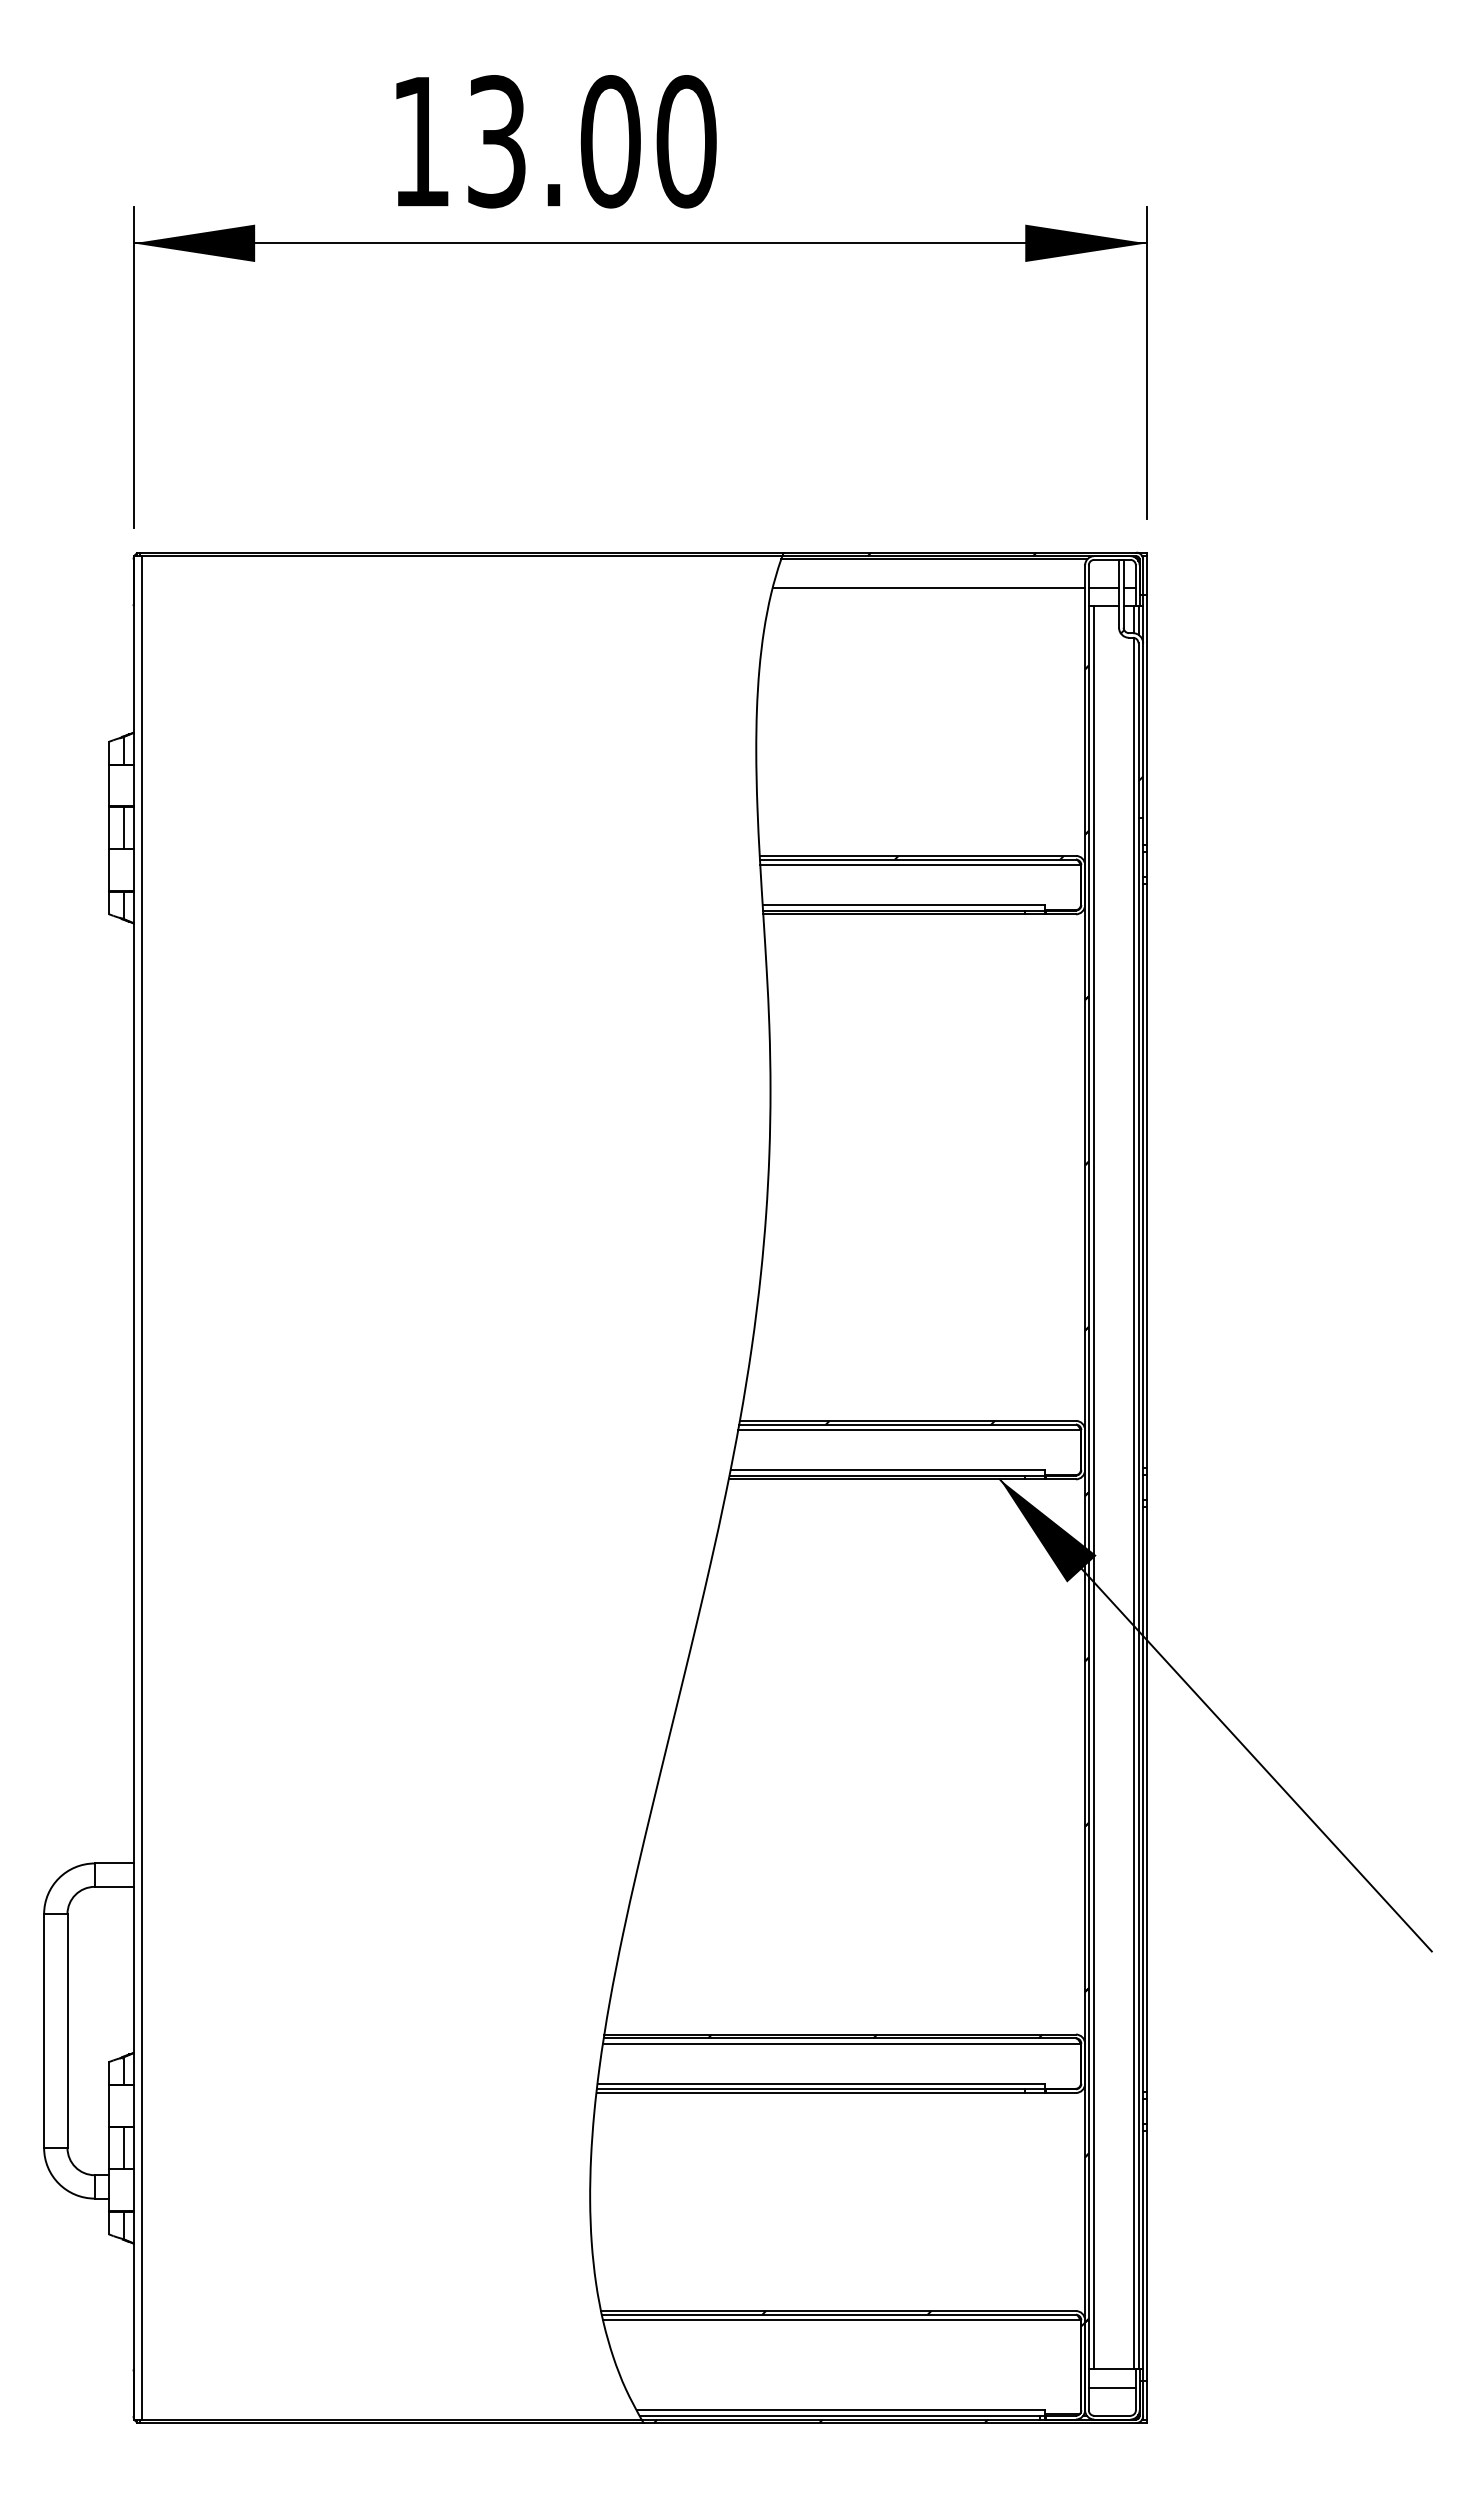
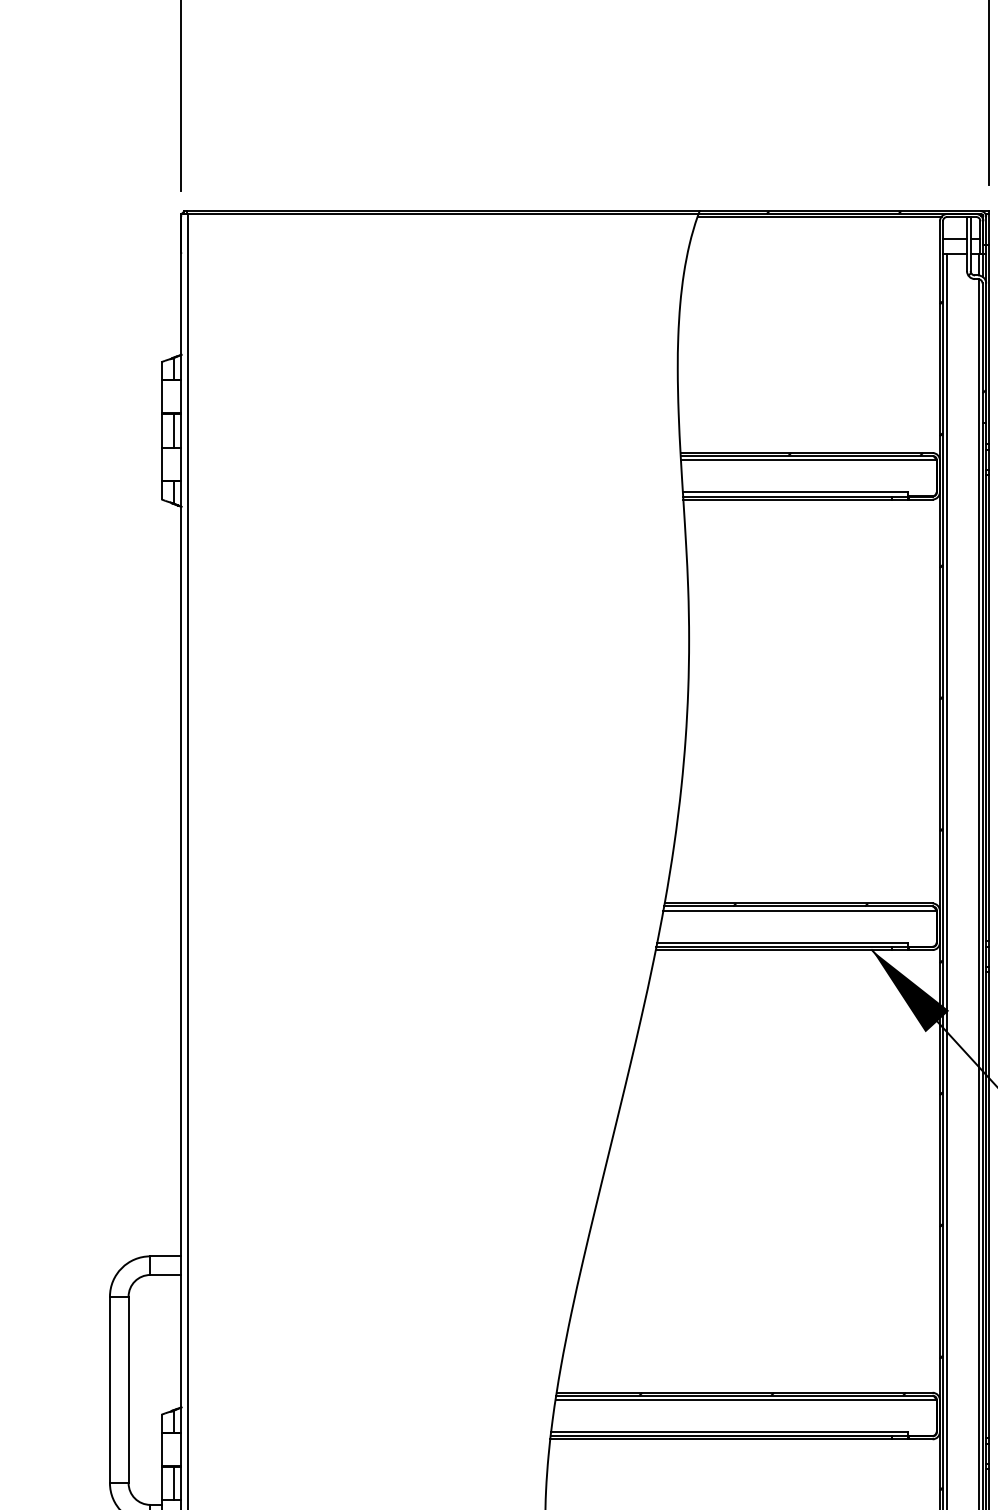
line: (928, 588) -> (815, 239), removed

